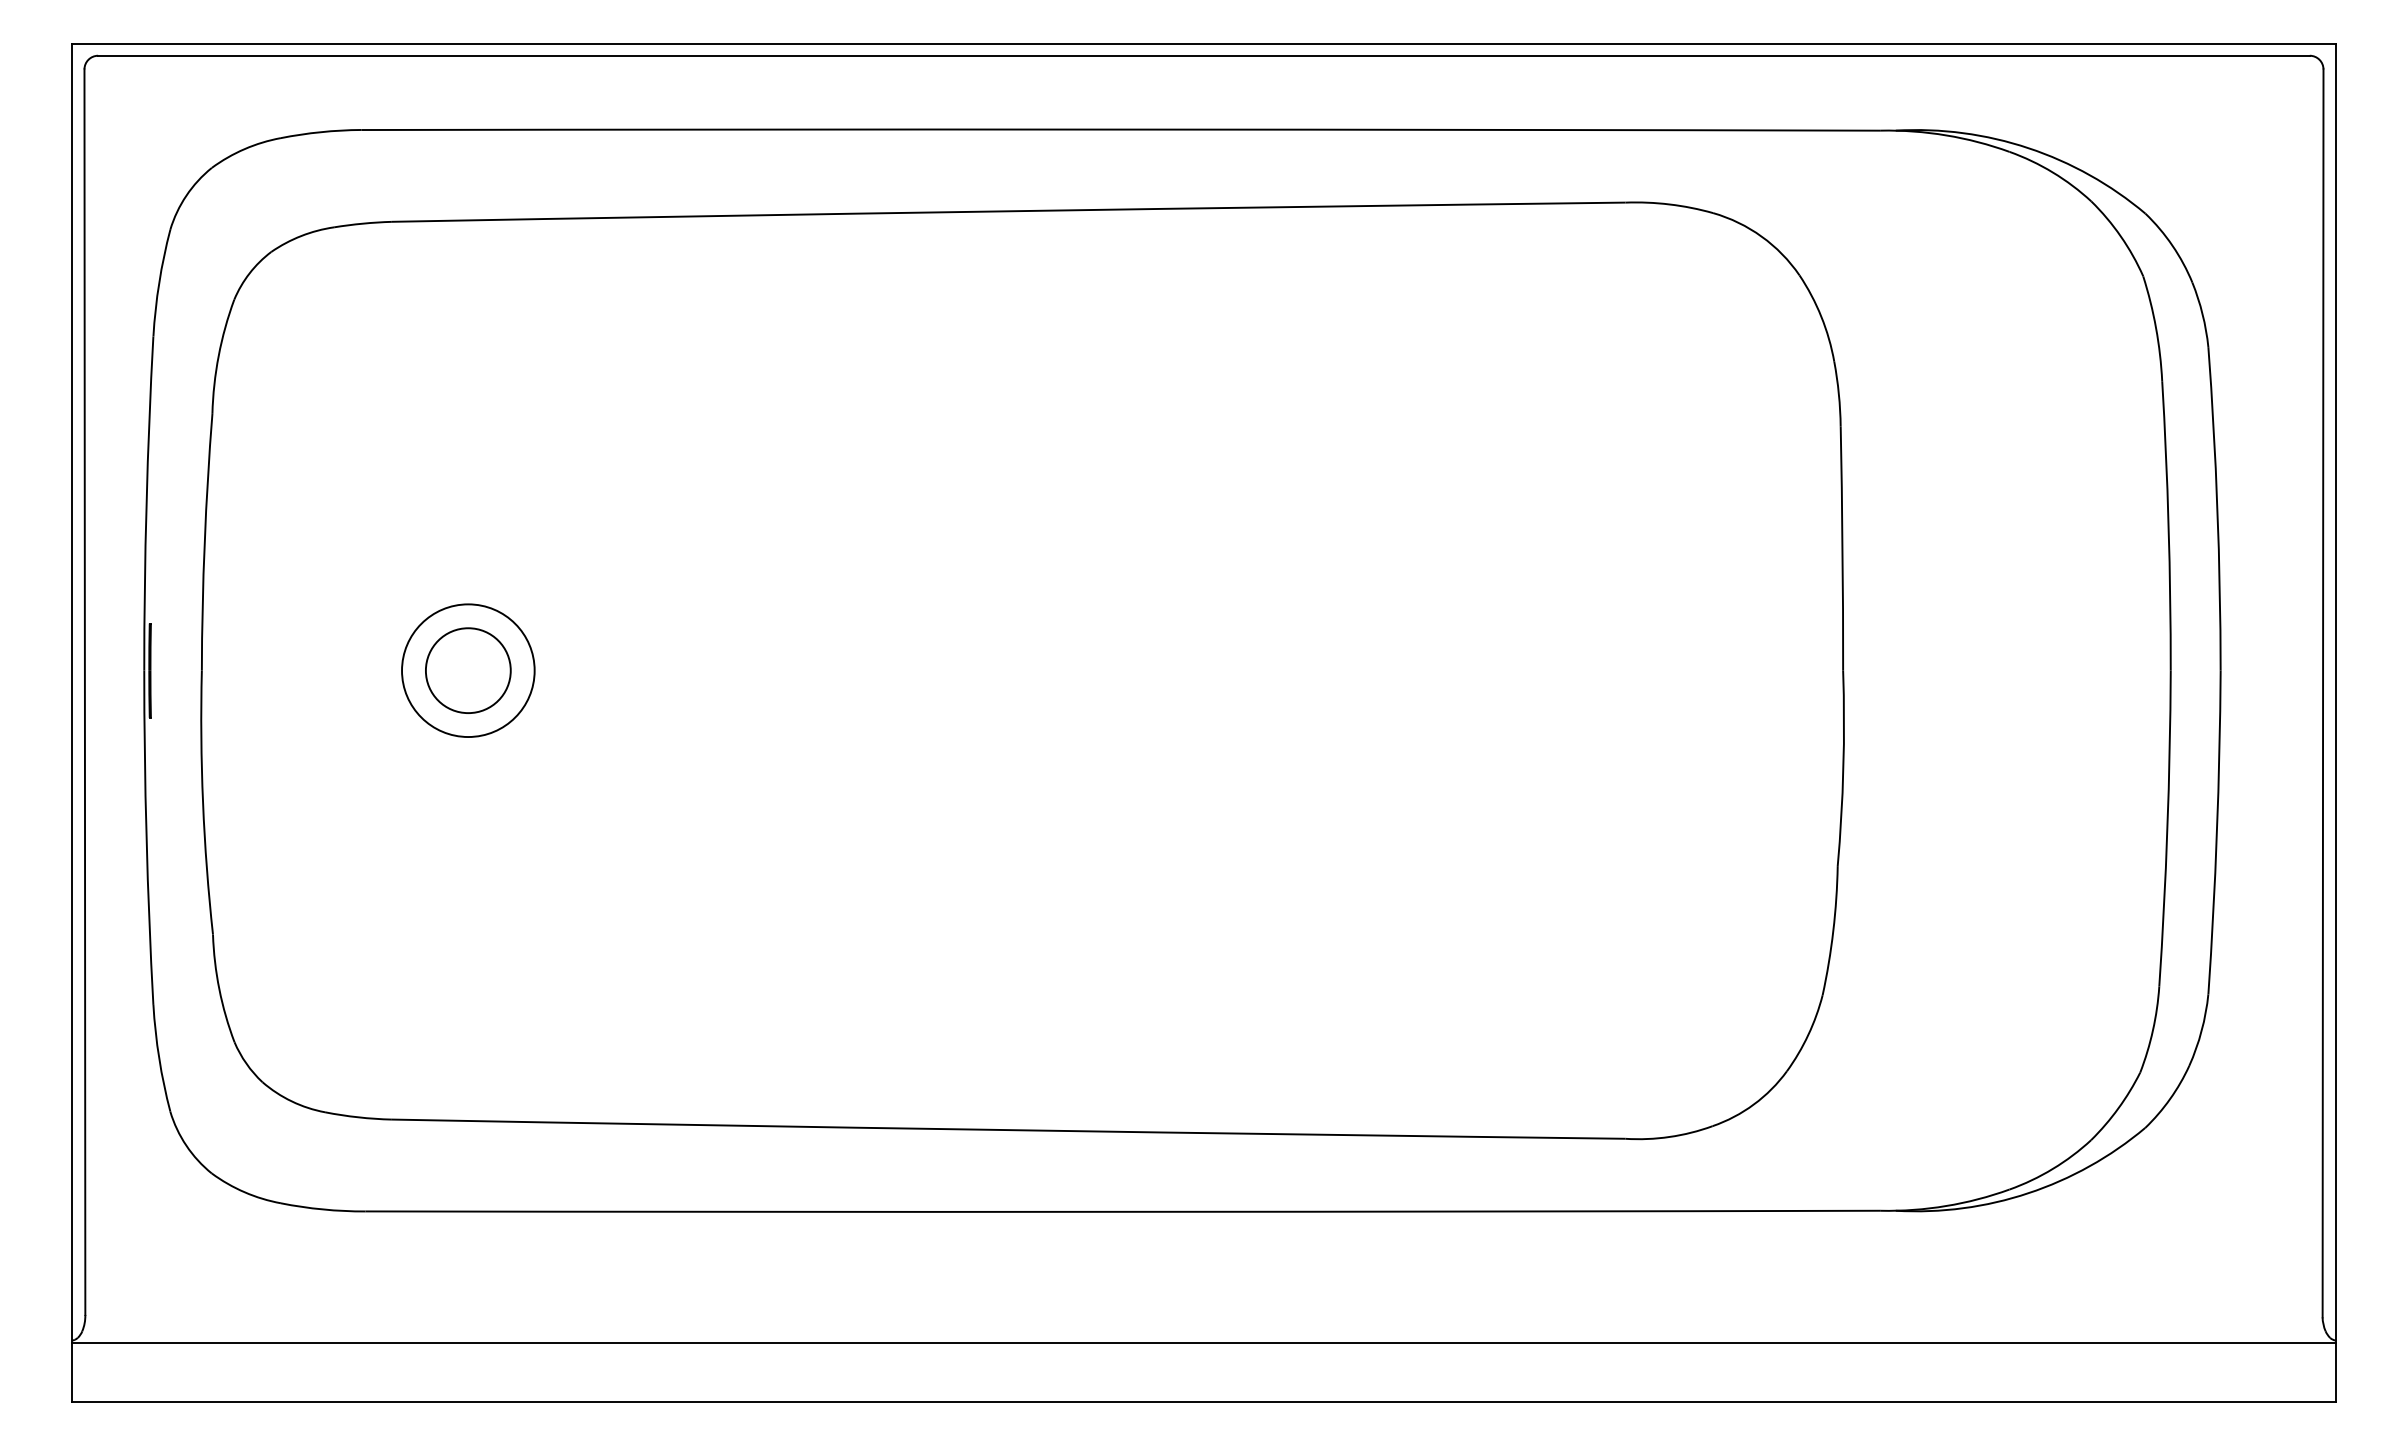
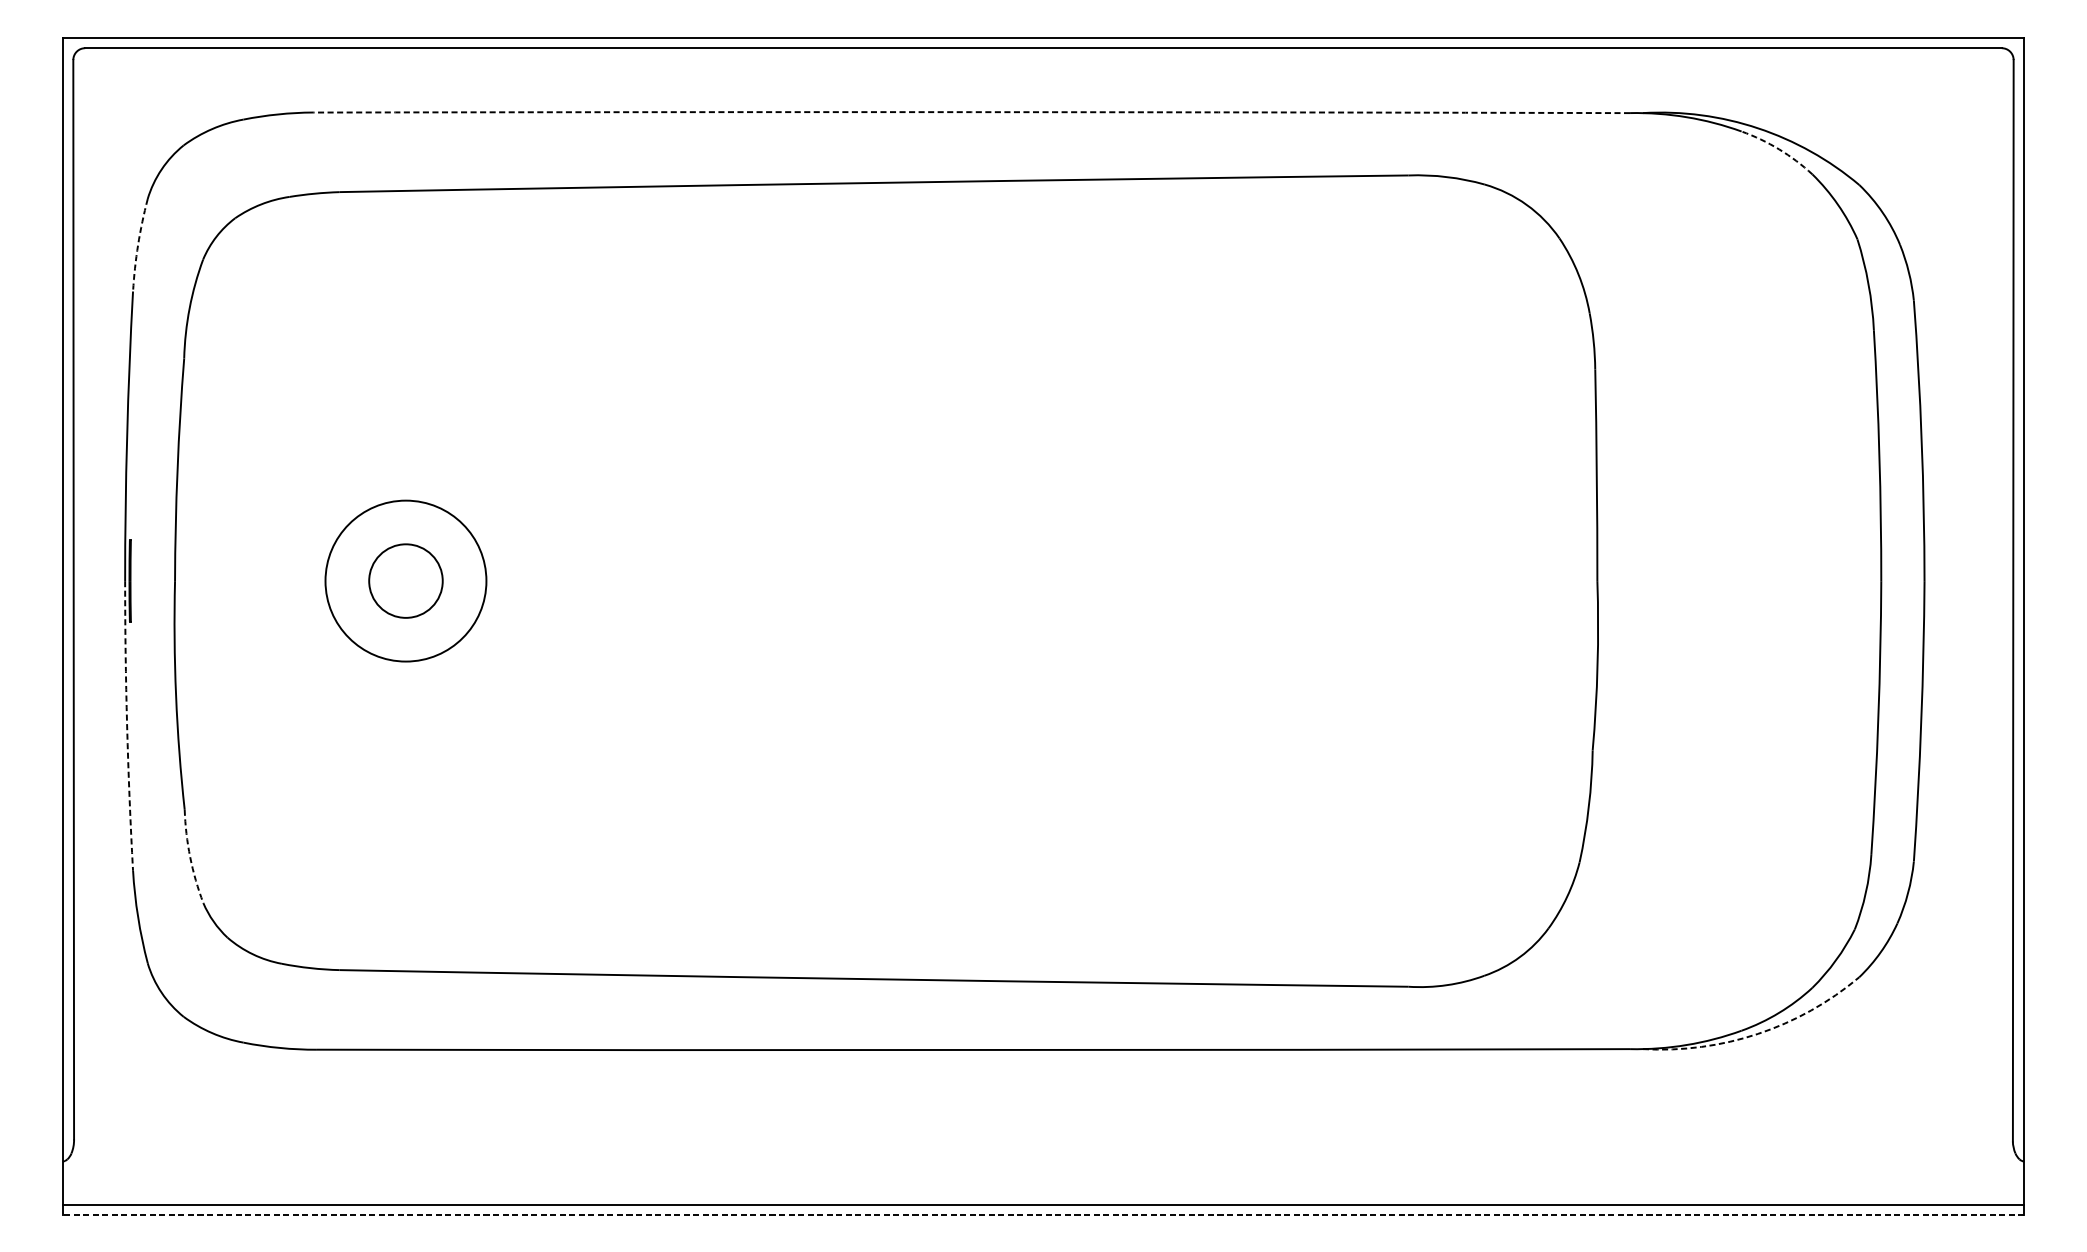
arc: (1121, 129) -> (972, 112), solid -> dashed
arc: (2052, 172) -> (1778, 149), solid -> dashed
arc: (159, 282) -> (138, 244), solid -> dashed
circle: (468, 670) -> (406, 580), size x1.4
arc: (146, 837) -> (127, 725), solid -> dashed
arc: (219, 989) -> (190, 857), solid -> dashed
arc: (2028, 1193) -> (1758, 1034), solid -> dashed
line: (1203, 1343) -> (1043, 1204), moved
line: (1203, 1401) -> (1043, 1214), solid -> dashed

